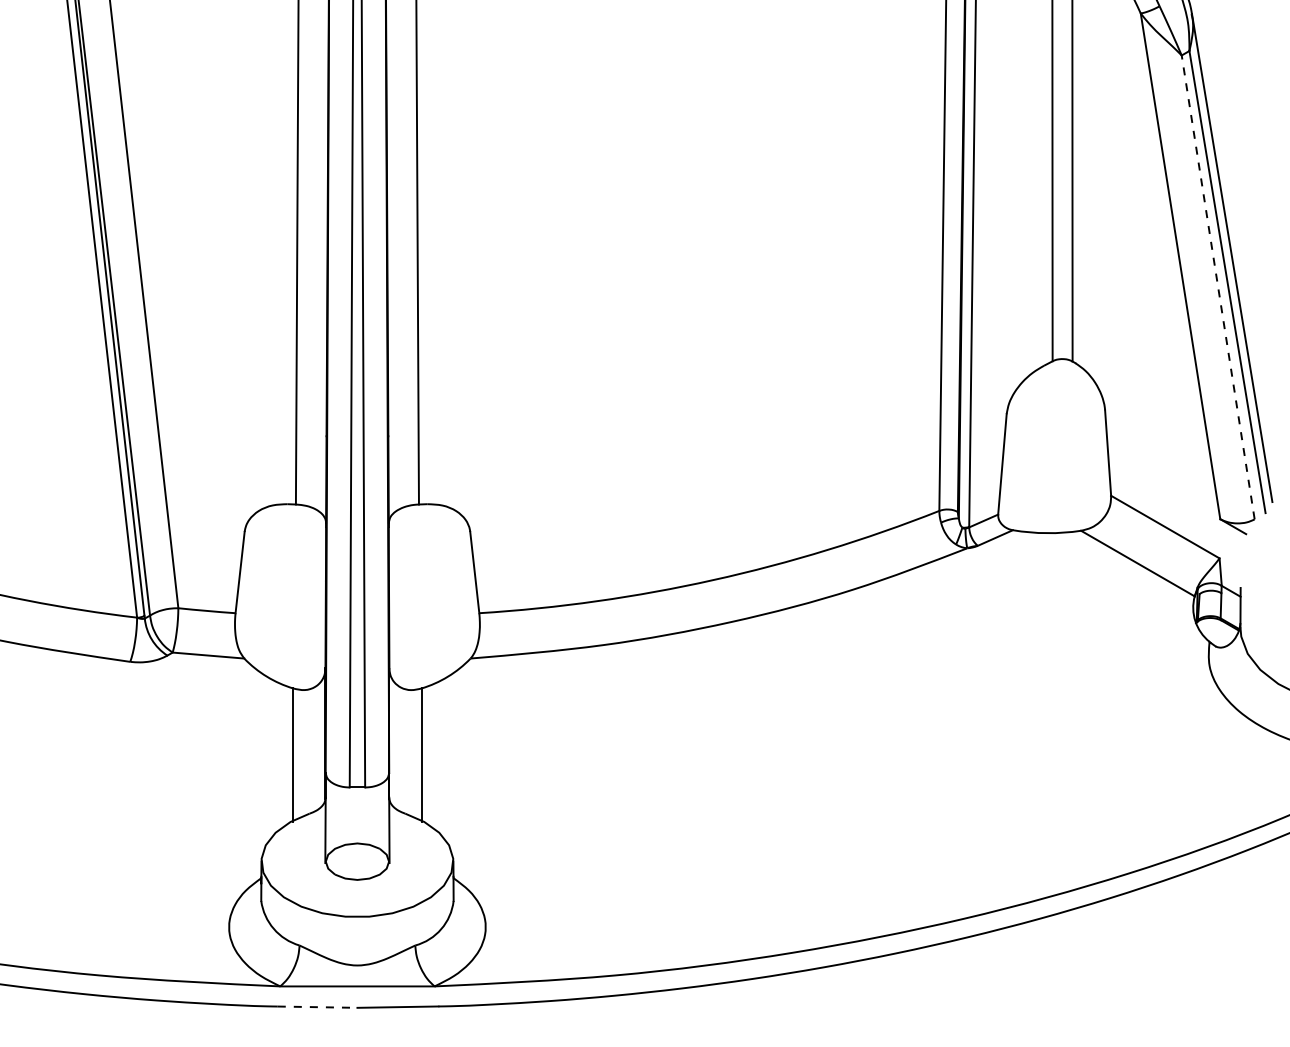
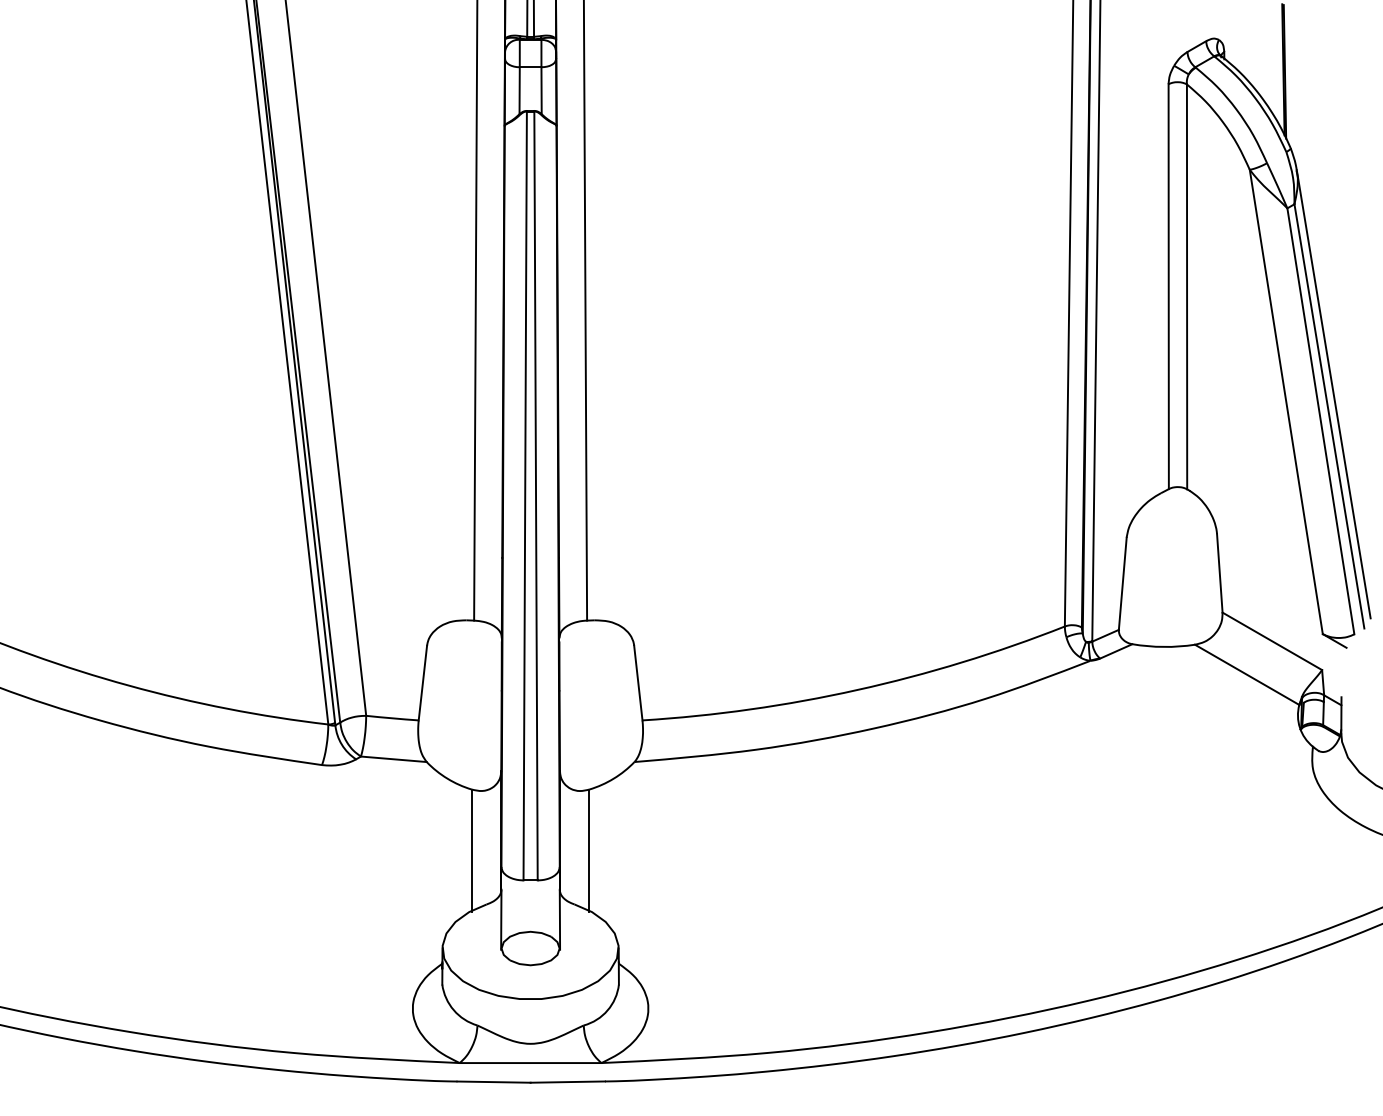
line: (1217, 287) -> (1320, 421), dashed -> solid
line: (318, 1007) -> (494, 1082), dashed -> solid

